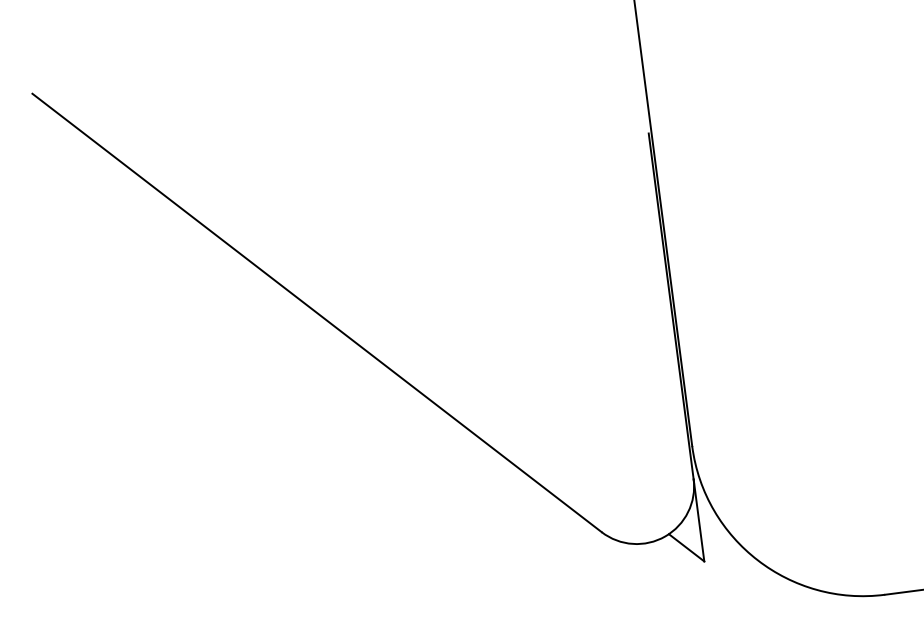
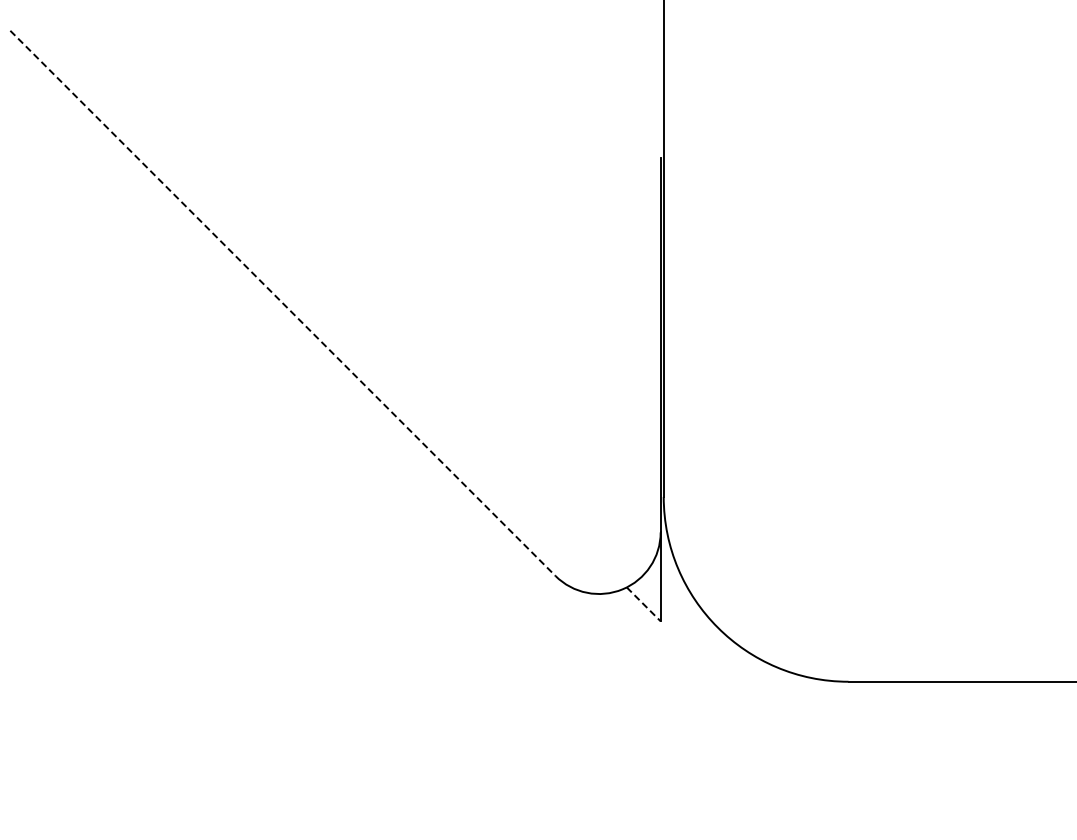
line: (317, 312) -> (283, 303), solid -> dashed
line: (686, 547) -> (643, 604), solid -> dashed

